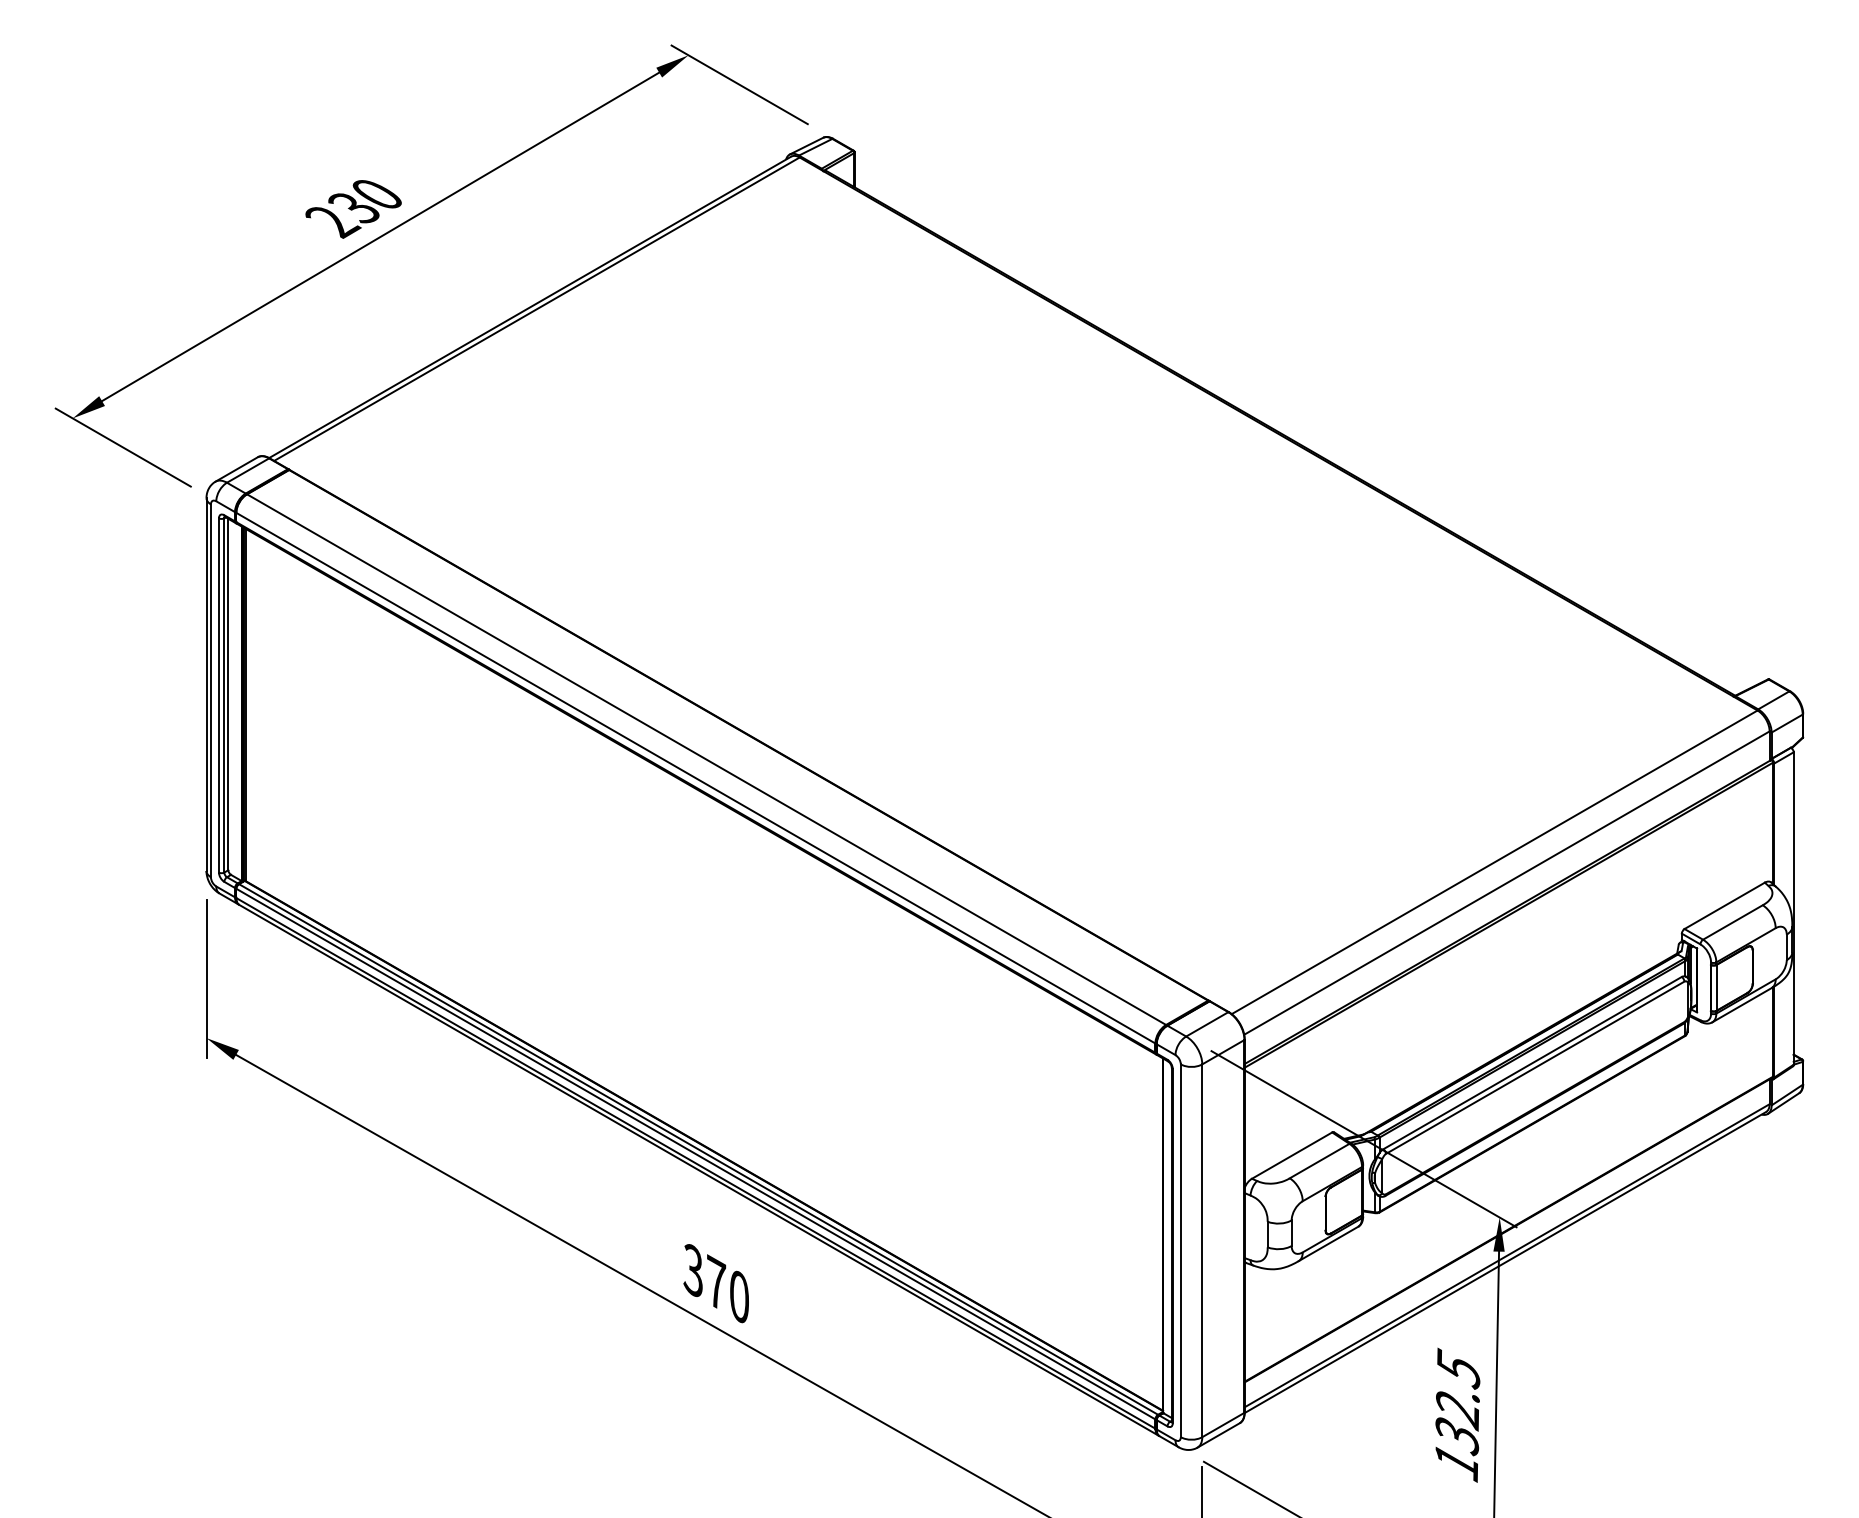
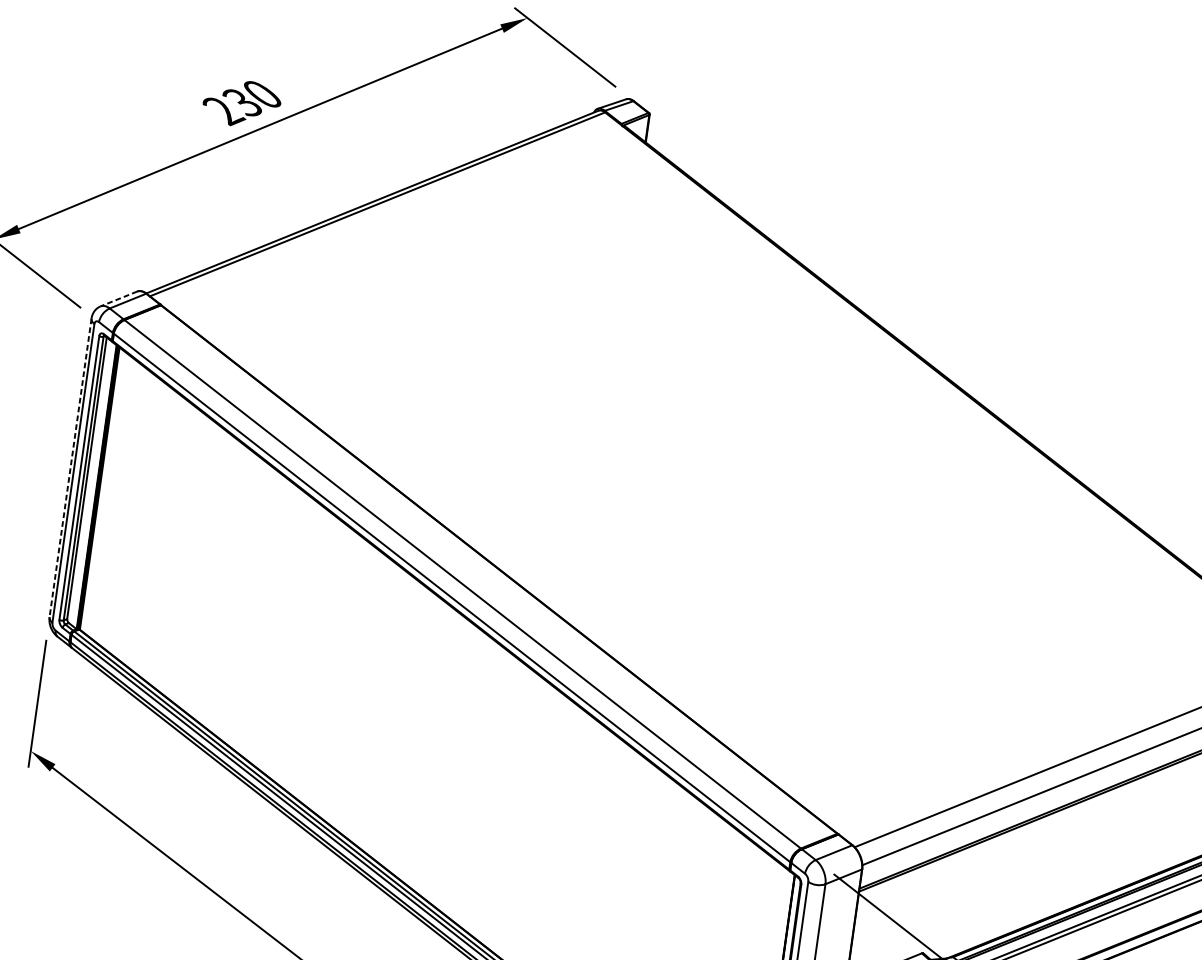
line: (236, 469) -> (118, 298), solid -> dashed
line: (206, 685) -> (70, 468), solid -> dashed

